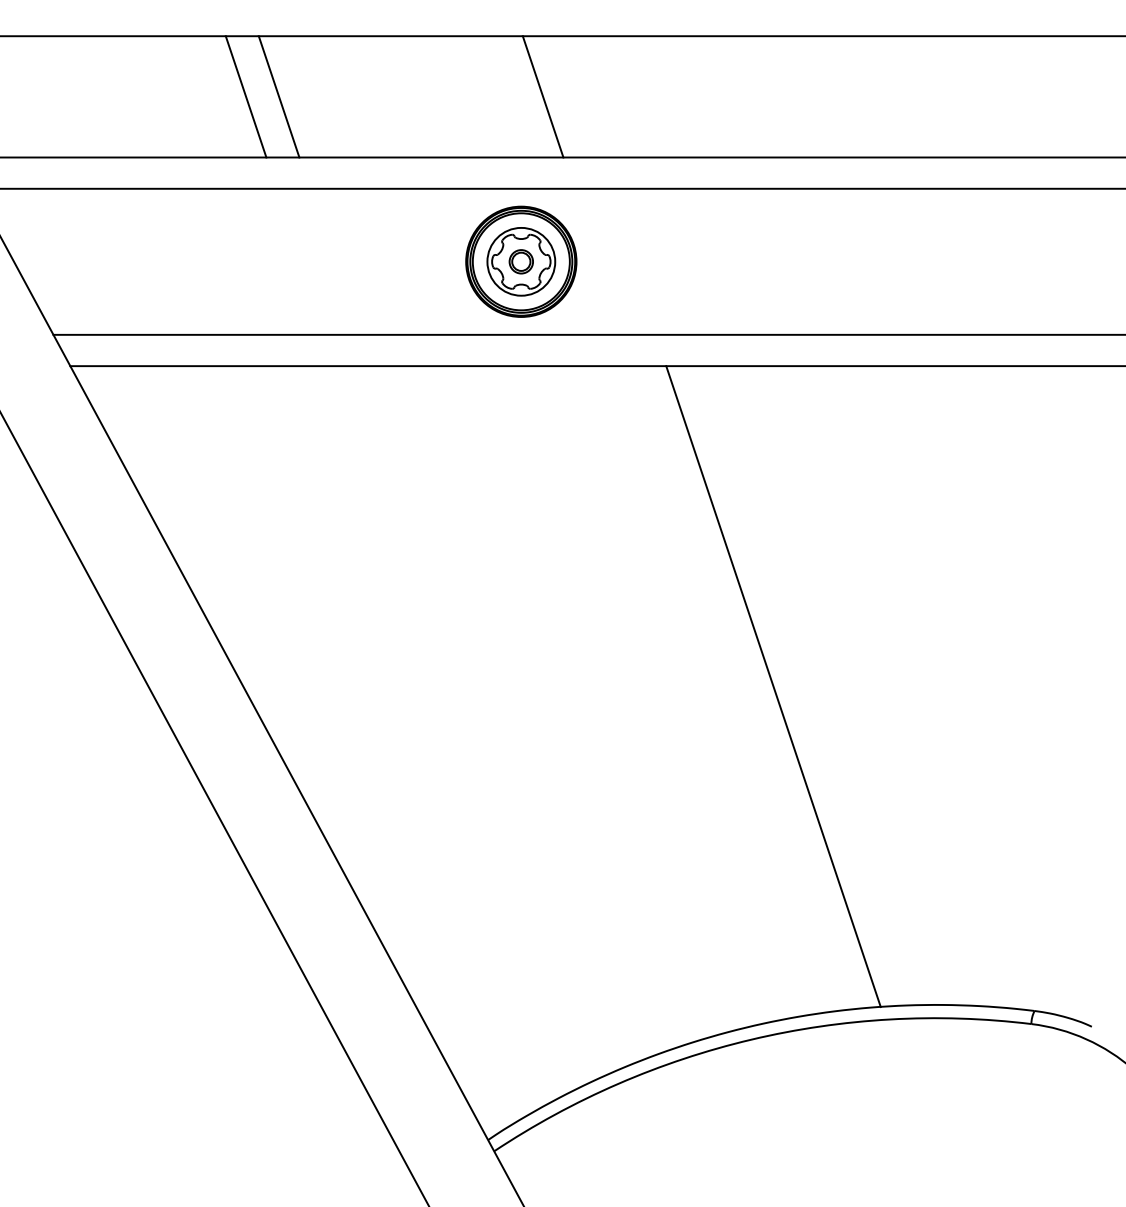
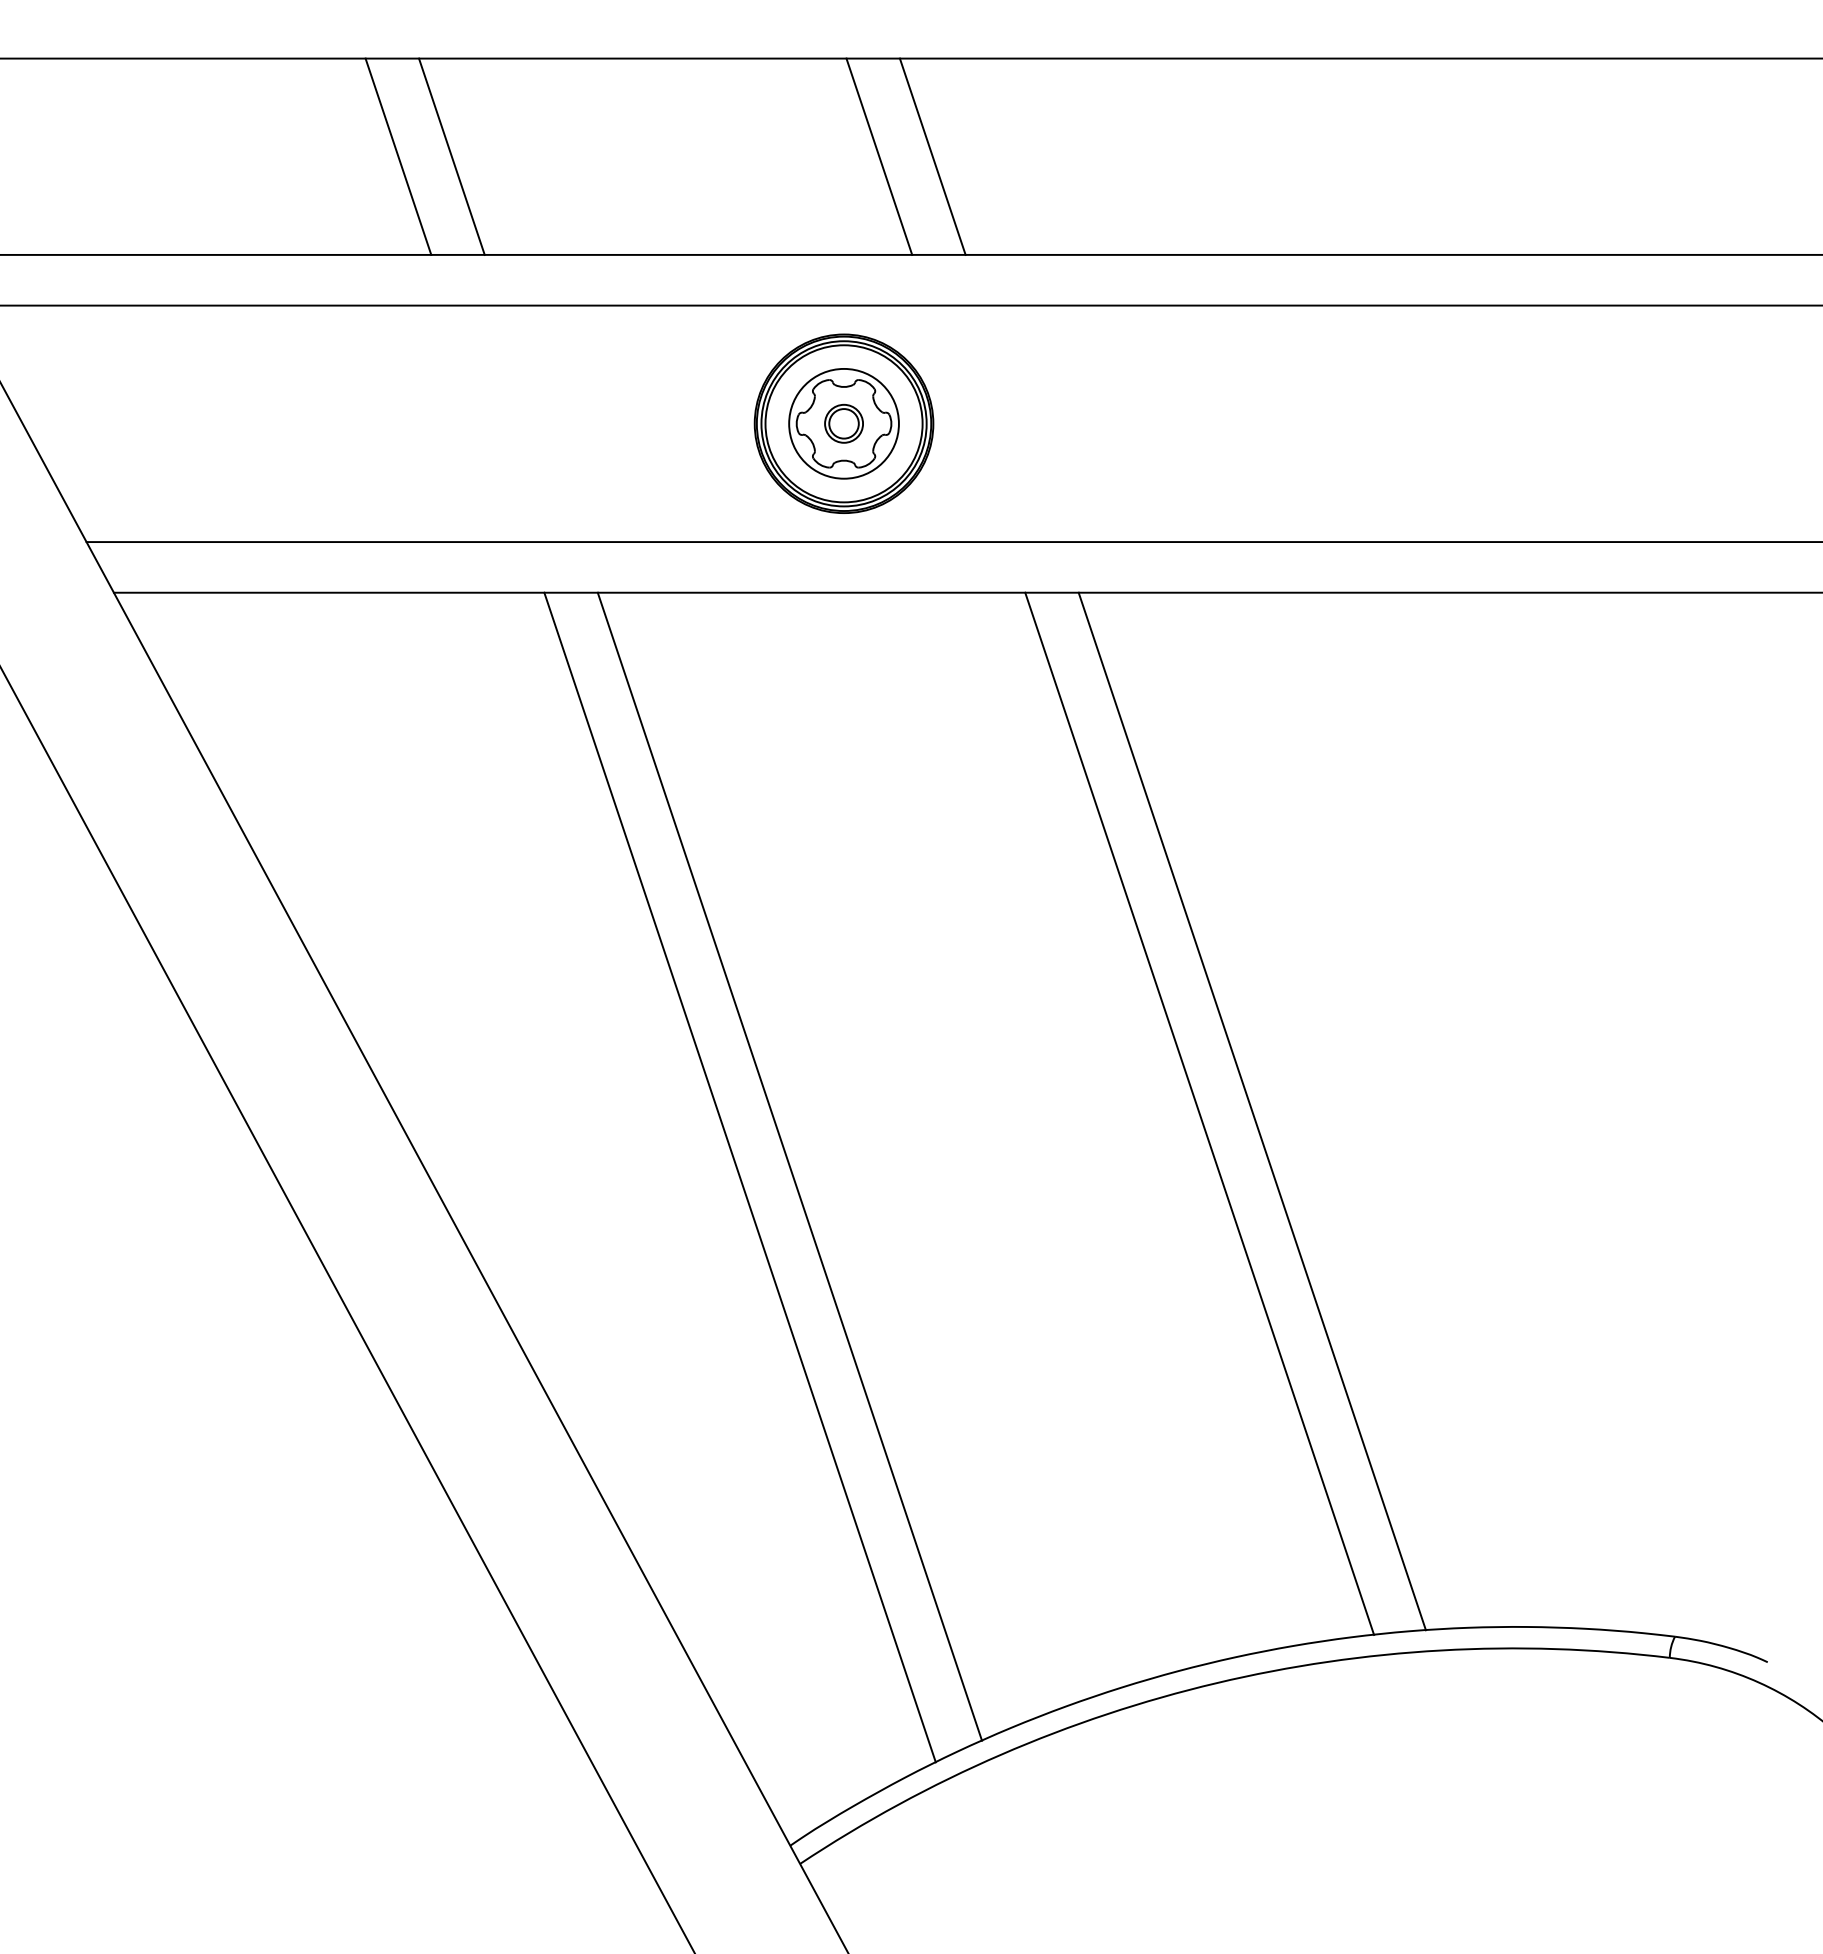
line: (575, 96) -> (931, 156), added
line: (740, 687) -> (1198, 1112), added
line: (487, 720) -> (789, 1166), added
line: (457, 727) -> (740, 1177), added

